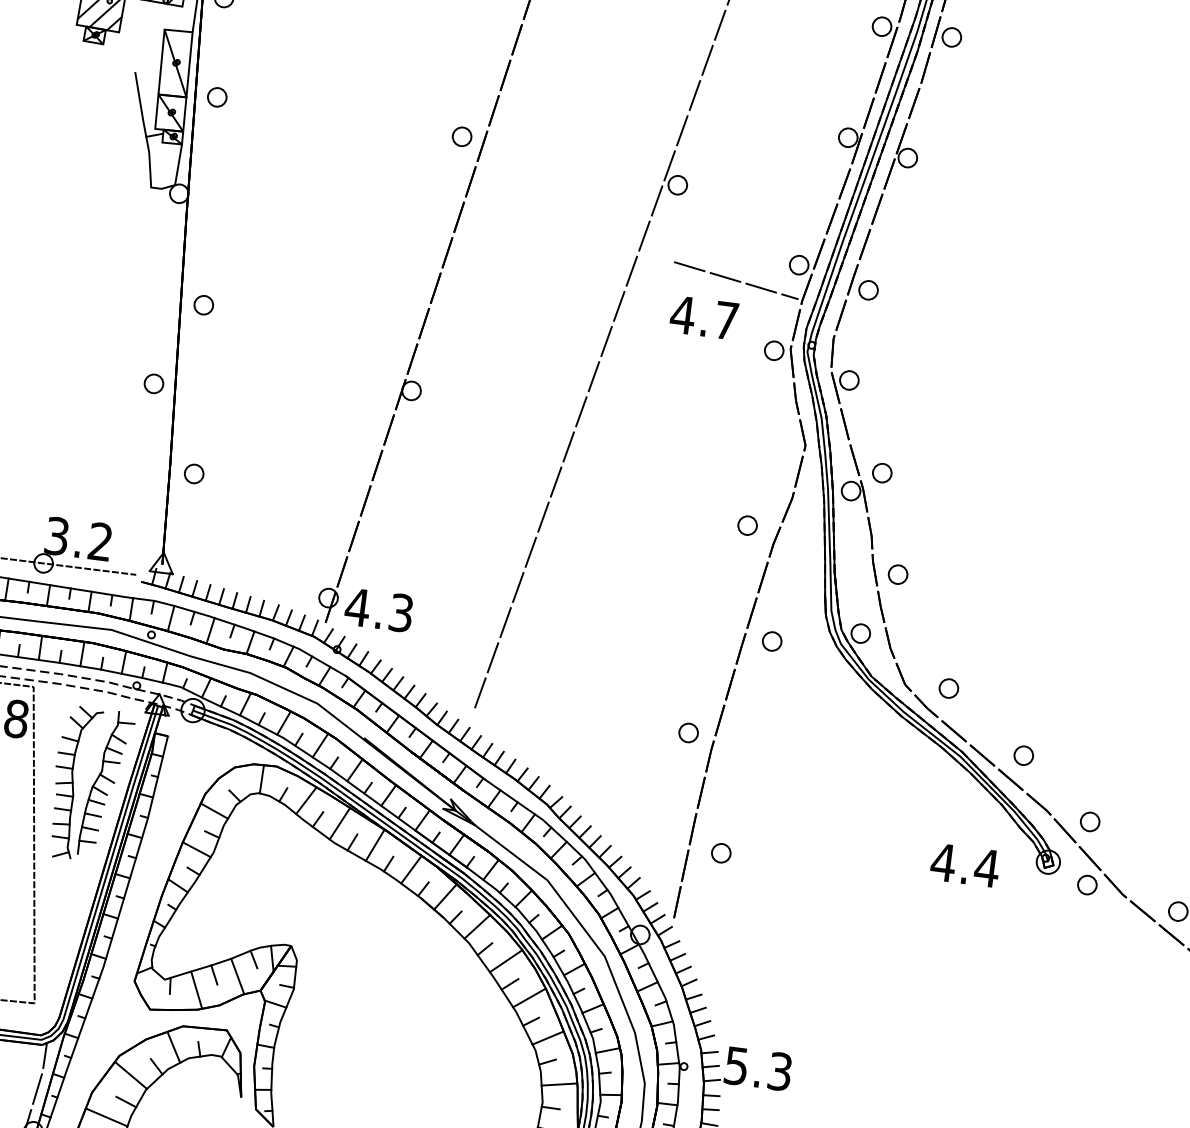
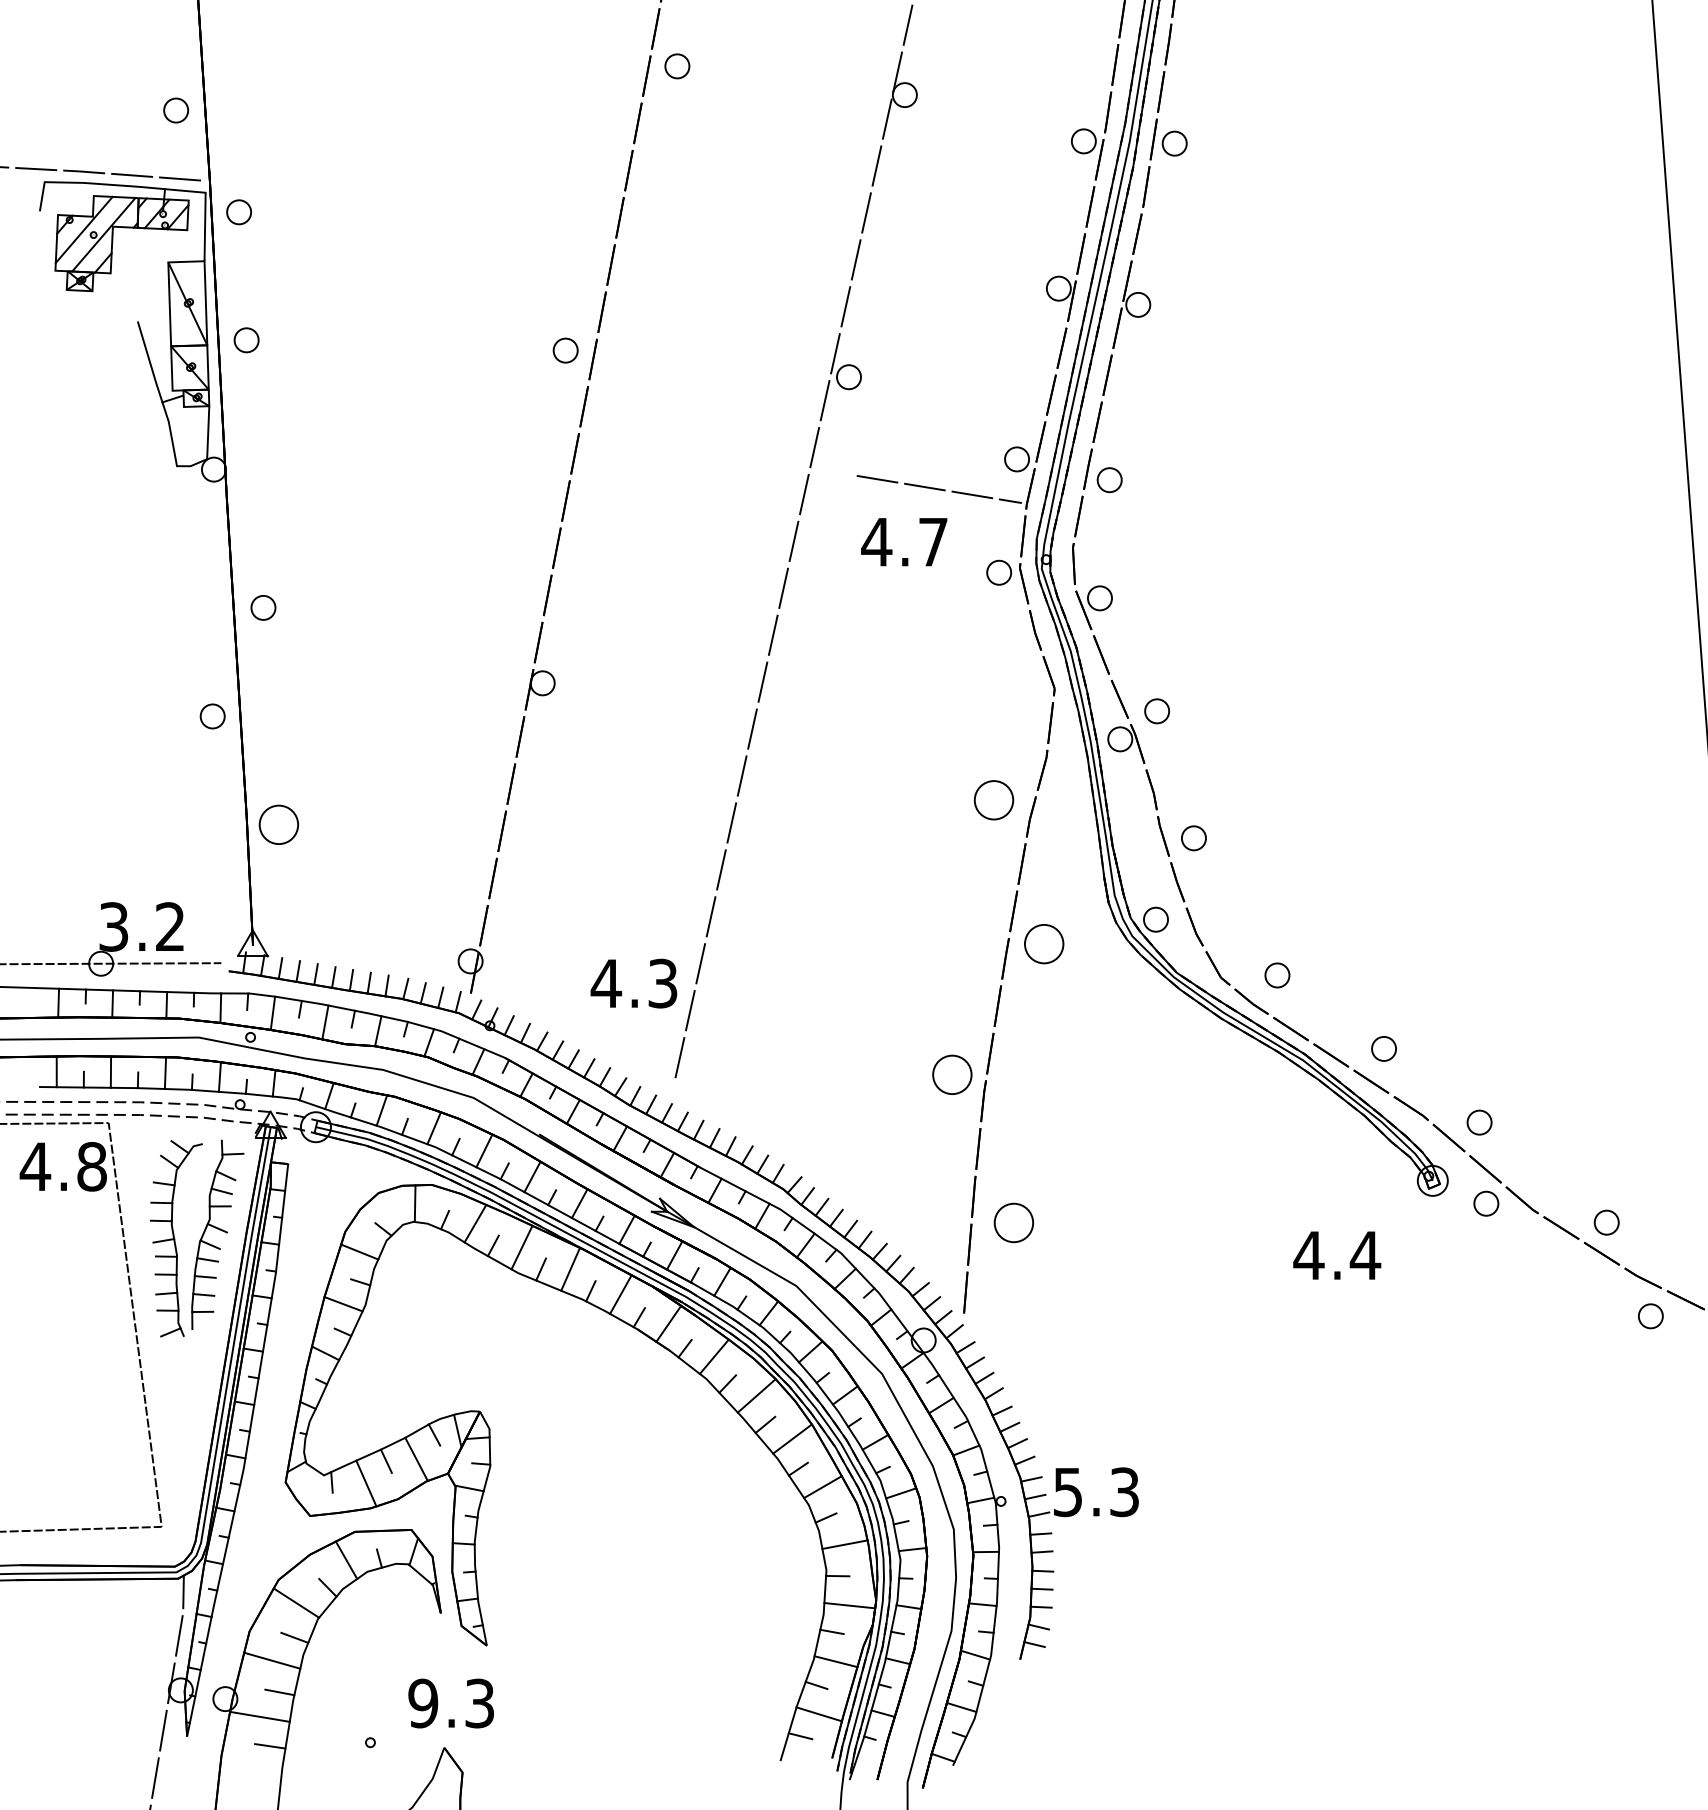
part: (194, 473) -> (278, 824), size x1.6
part: (747, 525) -> (993, 800), size x1.6
text: (378, 610) -> (633, 983), moved
part: (771, 641) -> (1043, 944), size x1.6
part: (688, 732) -> (952, 1074), size x1.6
part: (721, 852) -> (1013, 1222), size x1.6
text: (965, 865) -> (1337, 1255), moved

